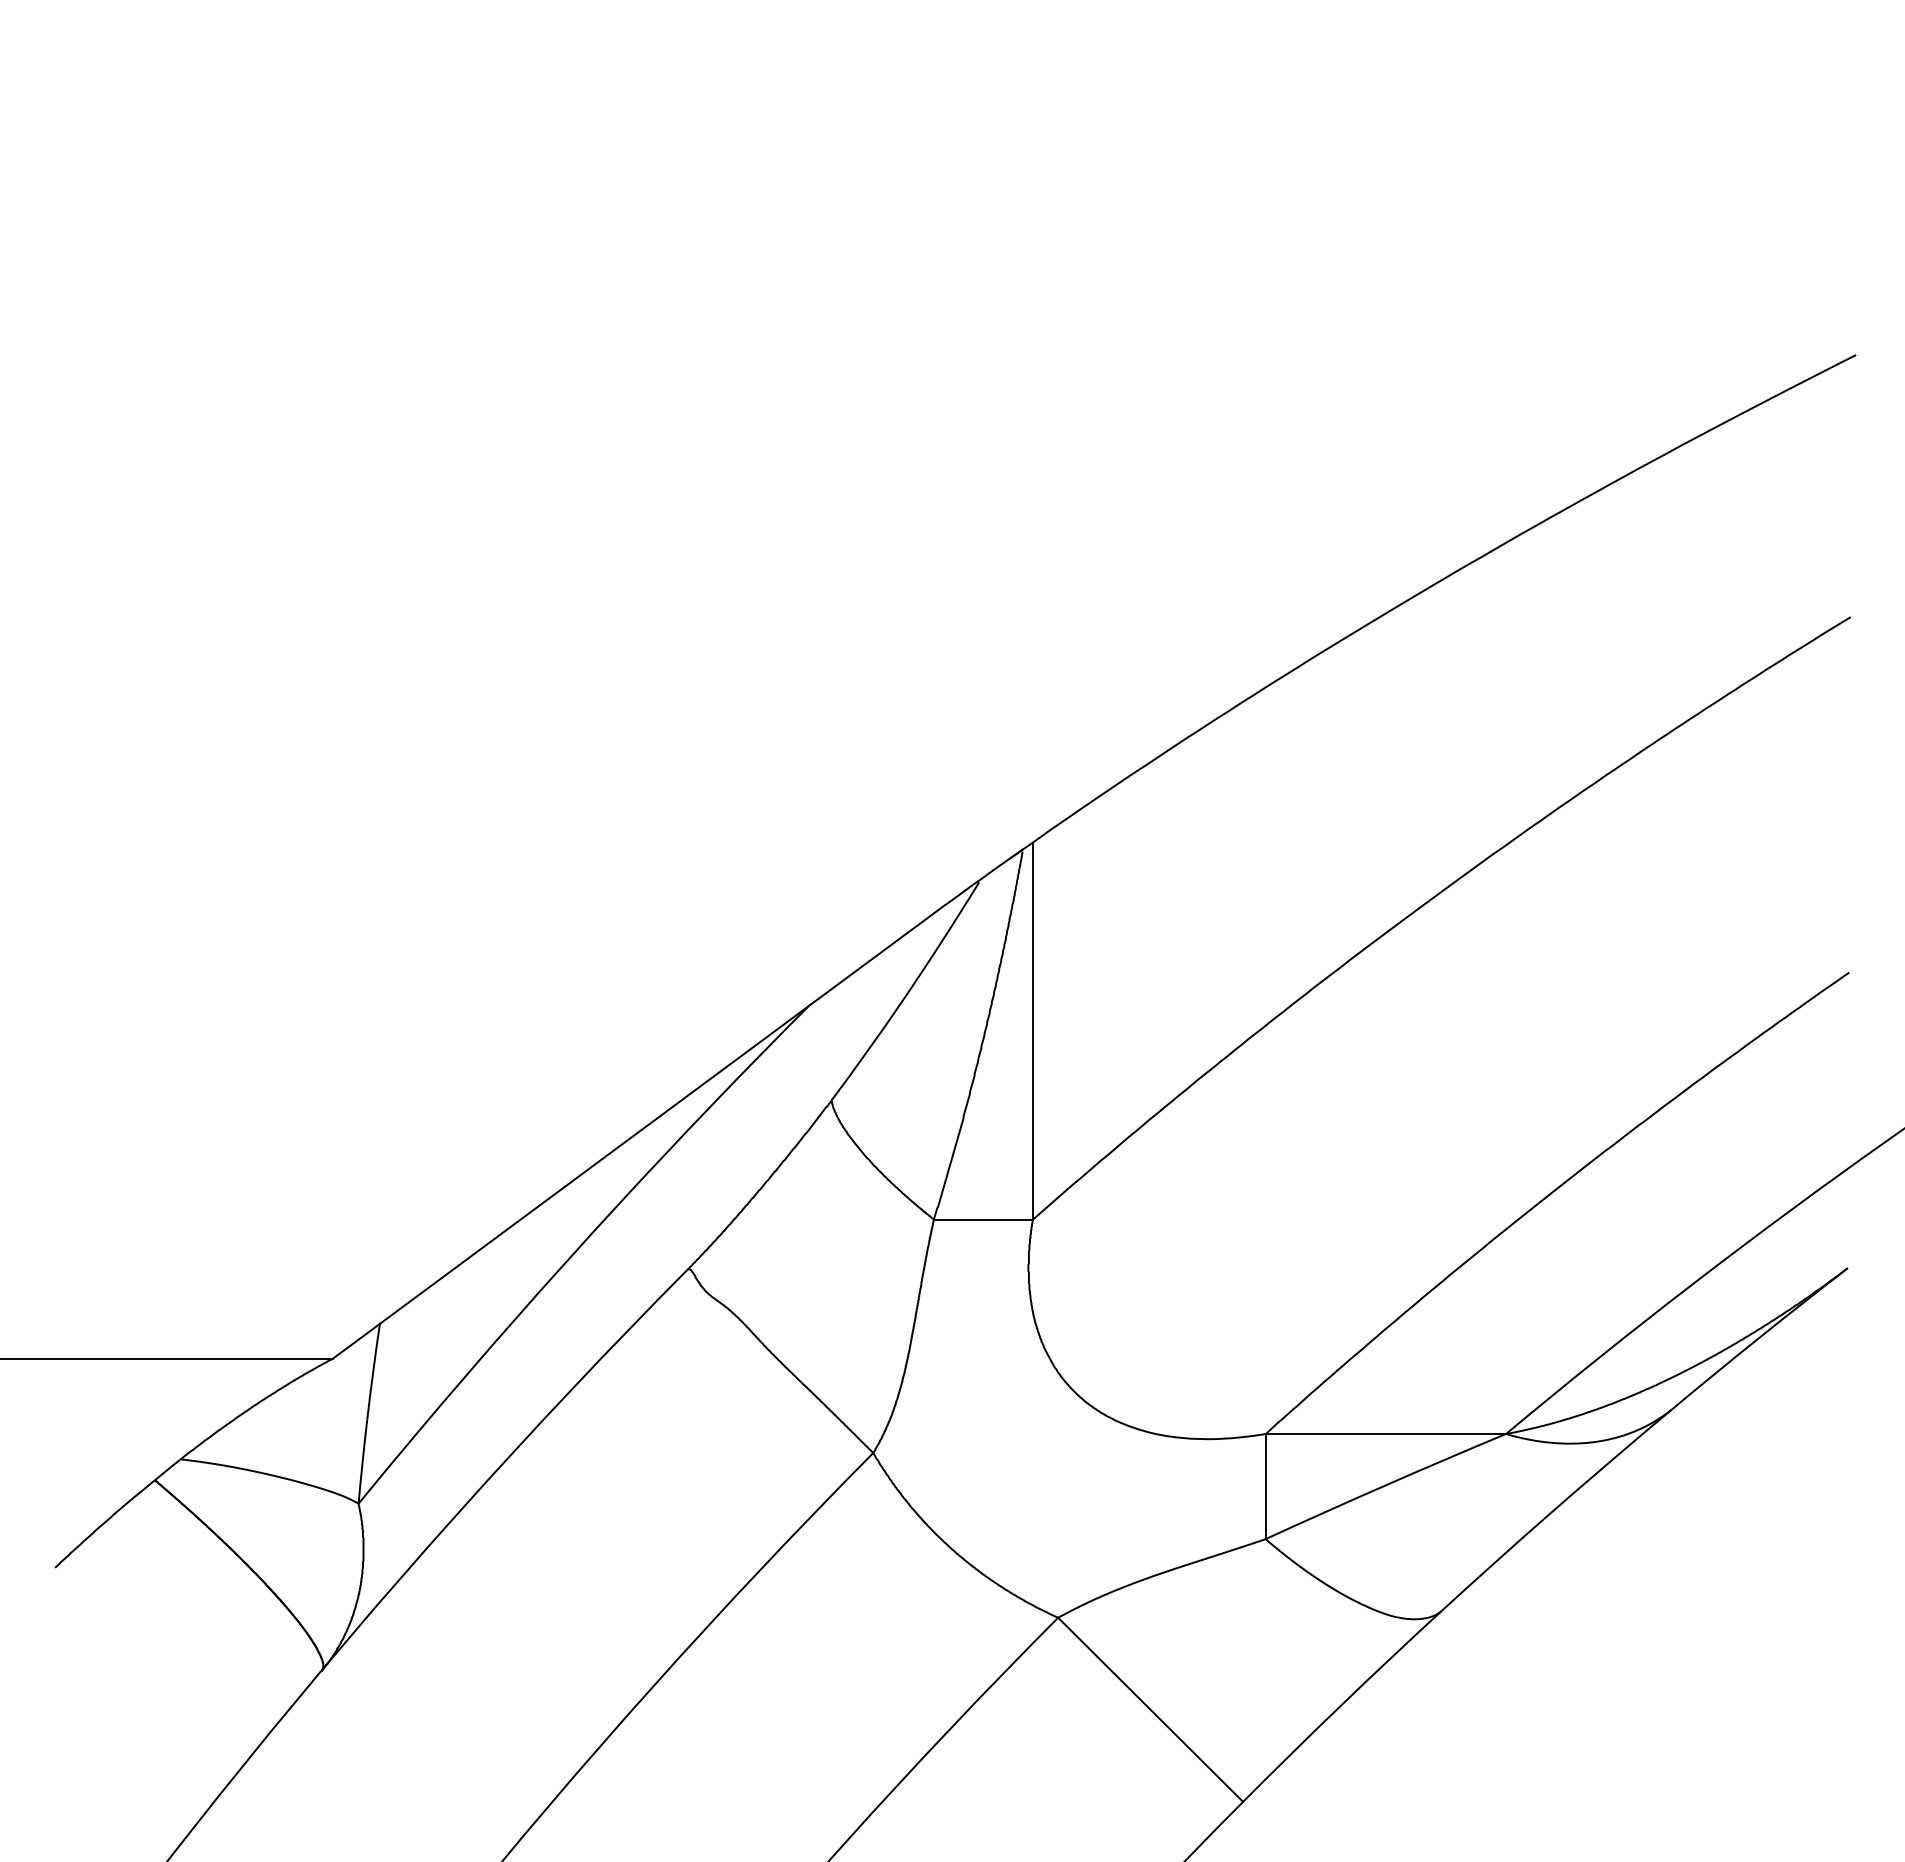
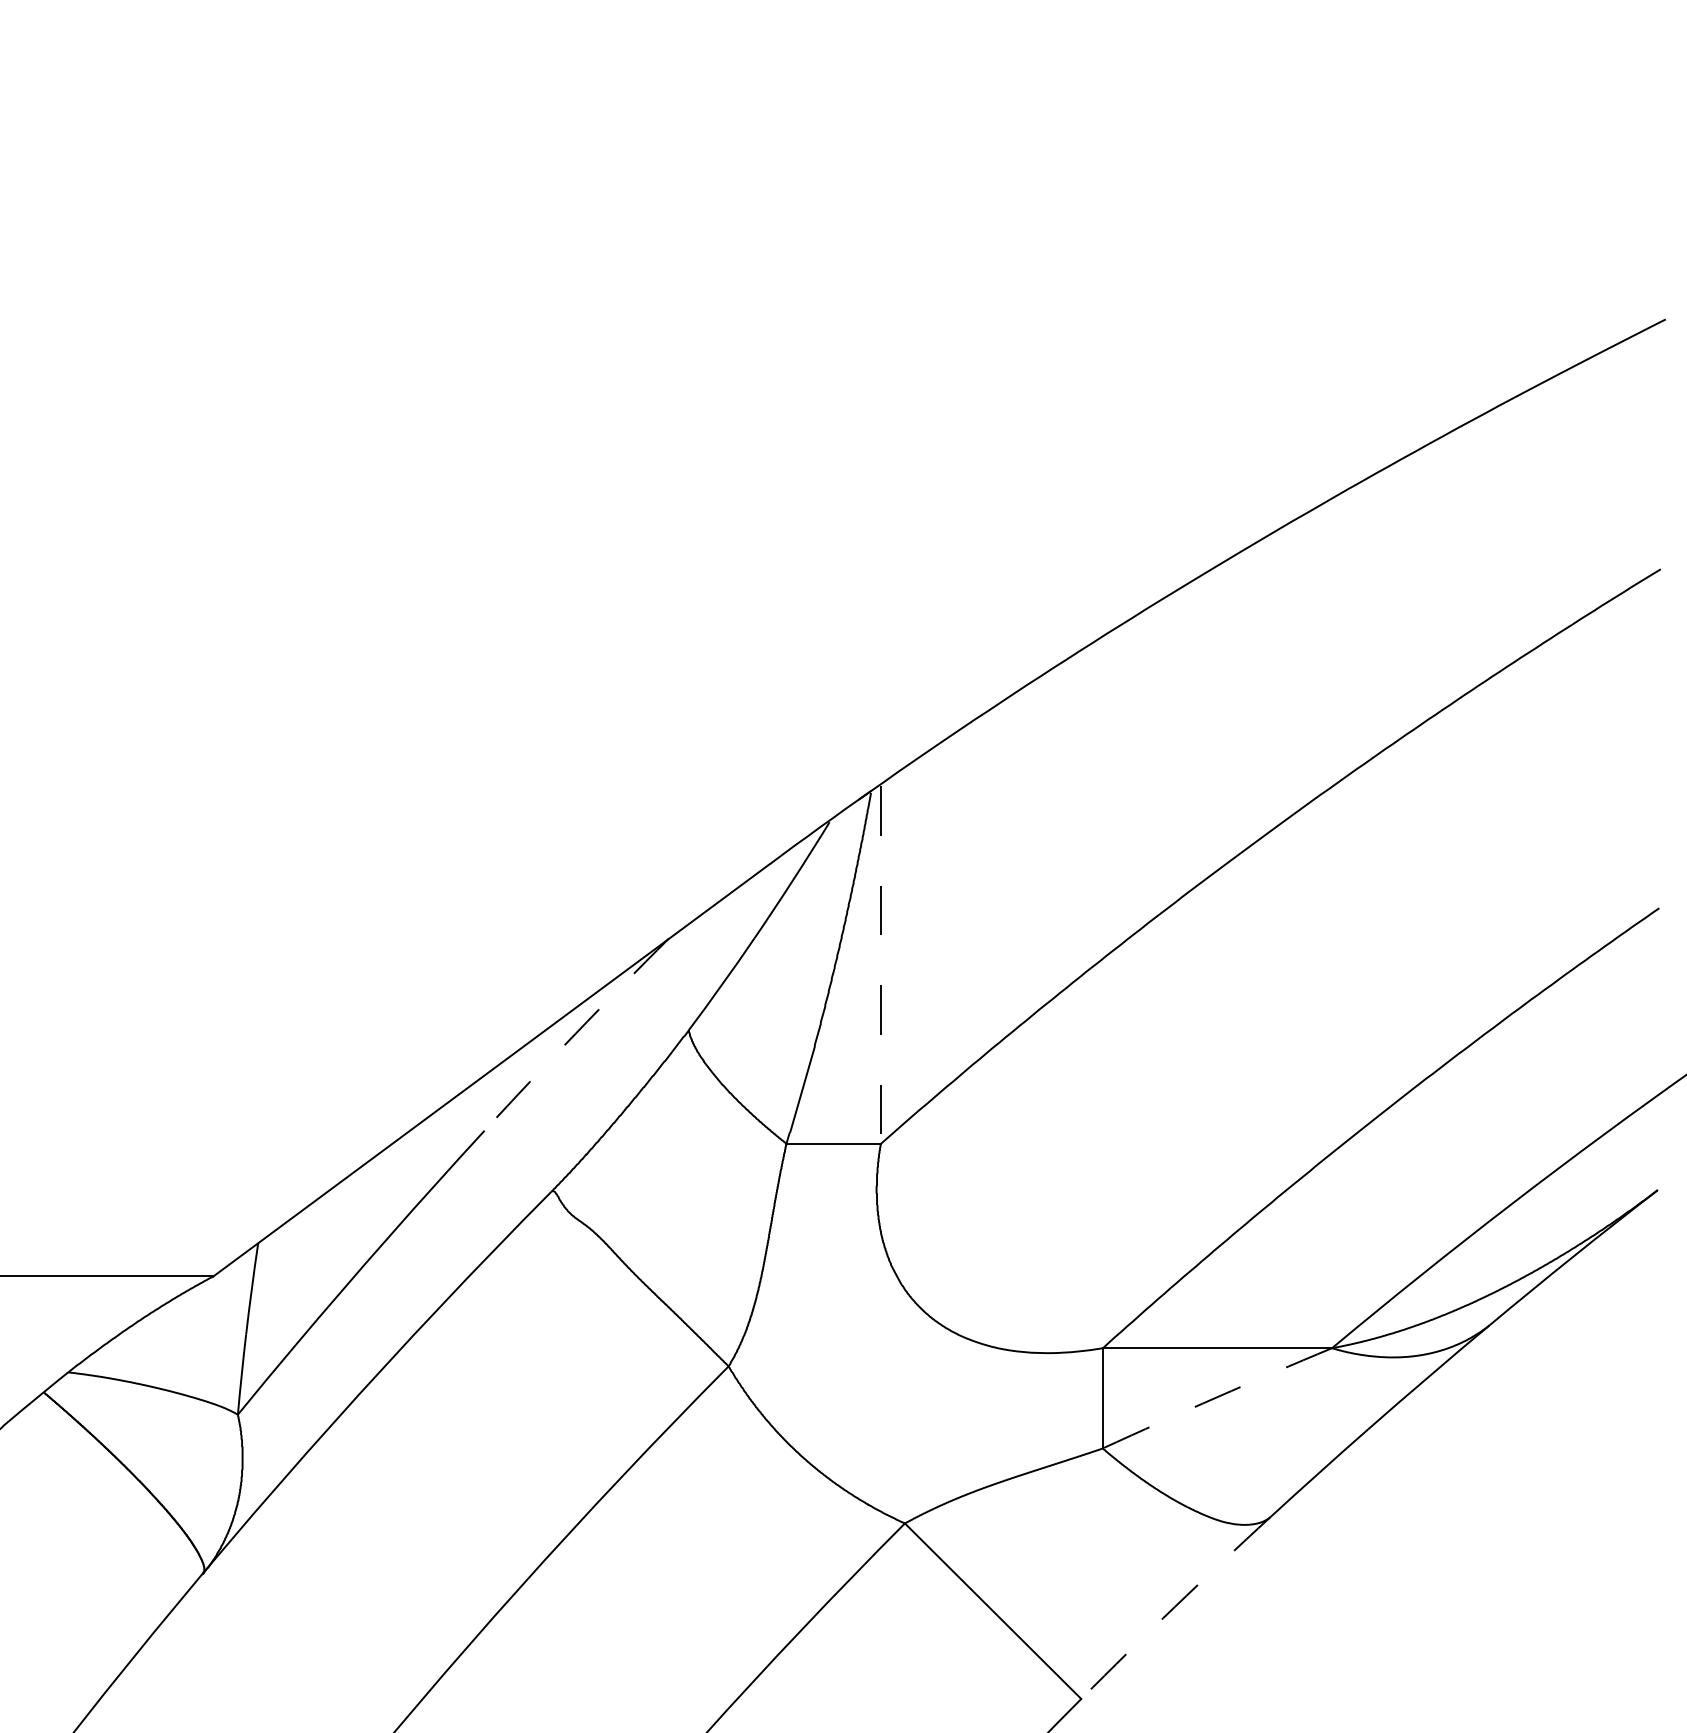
line: (1032, 1031) -> (880, 964), solid -> dashed
arc: (712, 1104) -> (575, 1034), solid -> dashed
arc: (1385, 1485) -> (1217, 1397), solid -> dashed
arc: (1341, 1705) -> (1175, 1607), solid -> dashed

